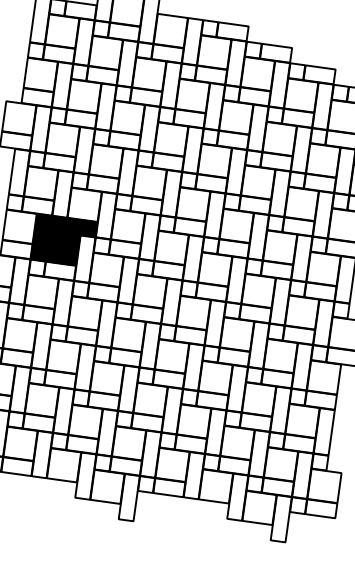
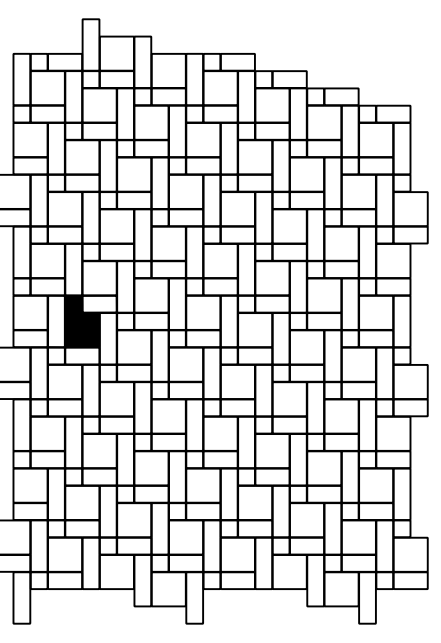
fill: (81, 227) -> (99, 303), removed
fill: (41, 237) -> (56, 321), removed

